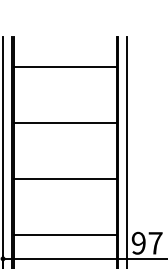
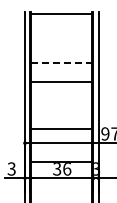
line: (64, 66) -> (61, 14), moved
line: (66, 122) -> (62, 62), solid -> dashed
line: (64, 178) -> (61, 81), moved

